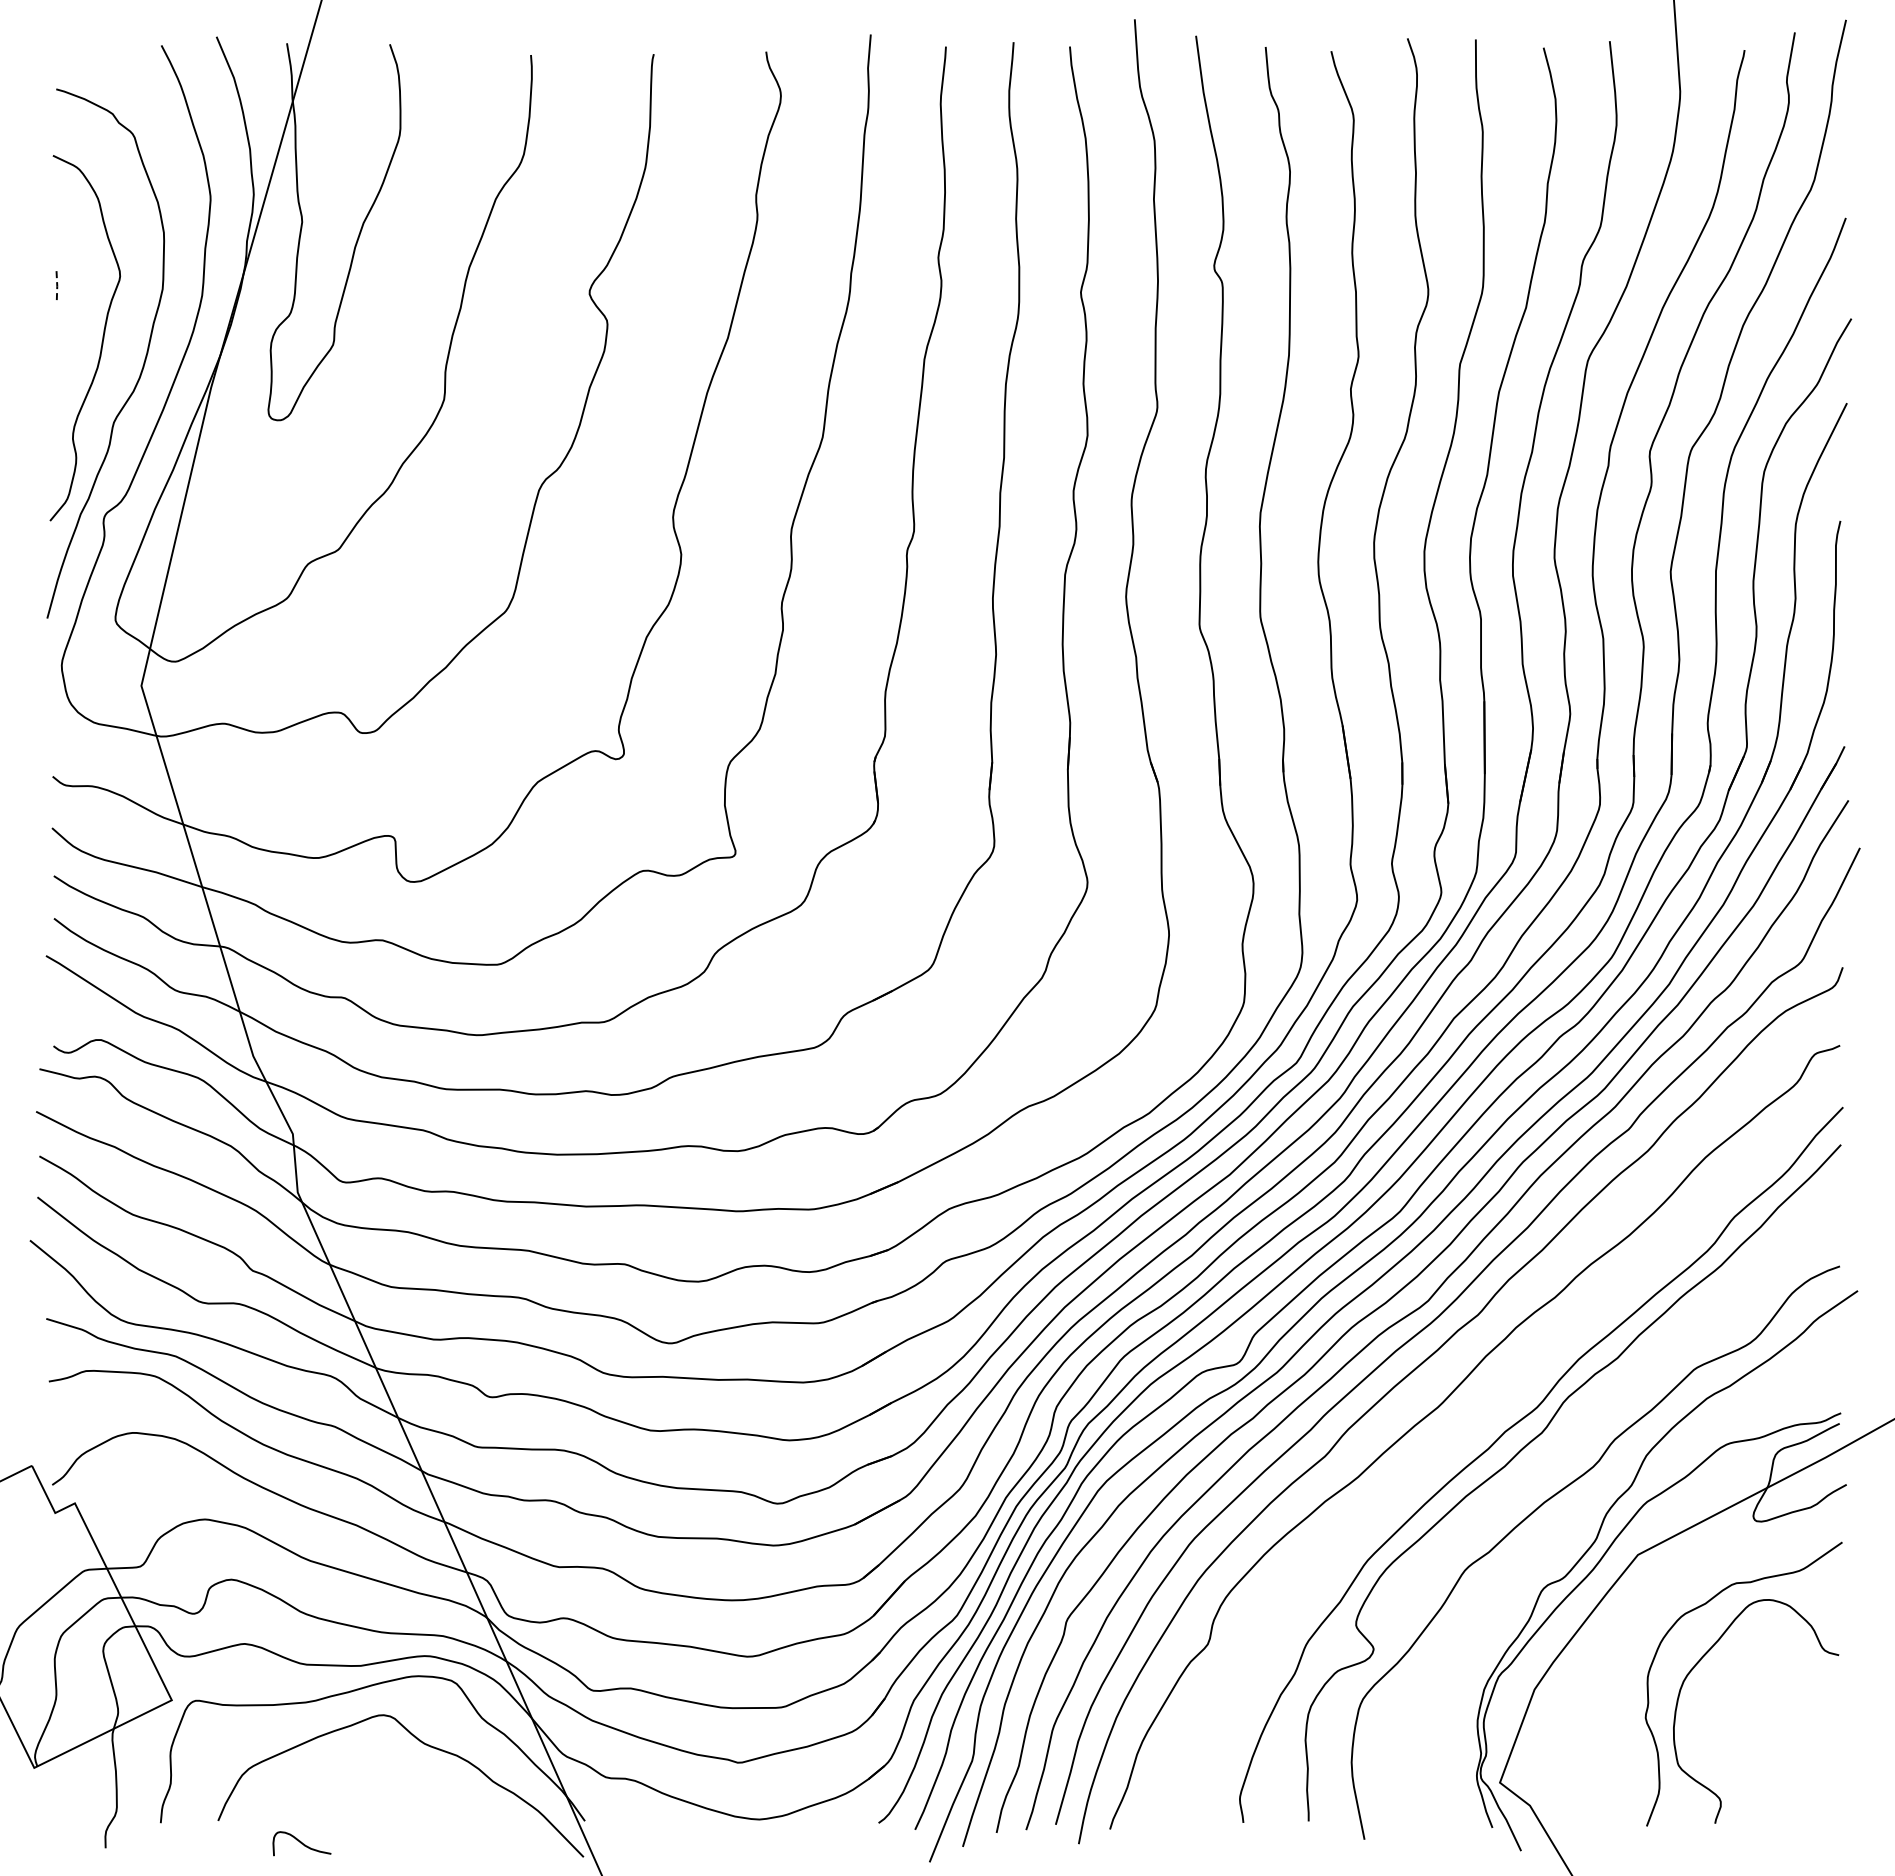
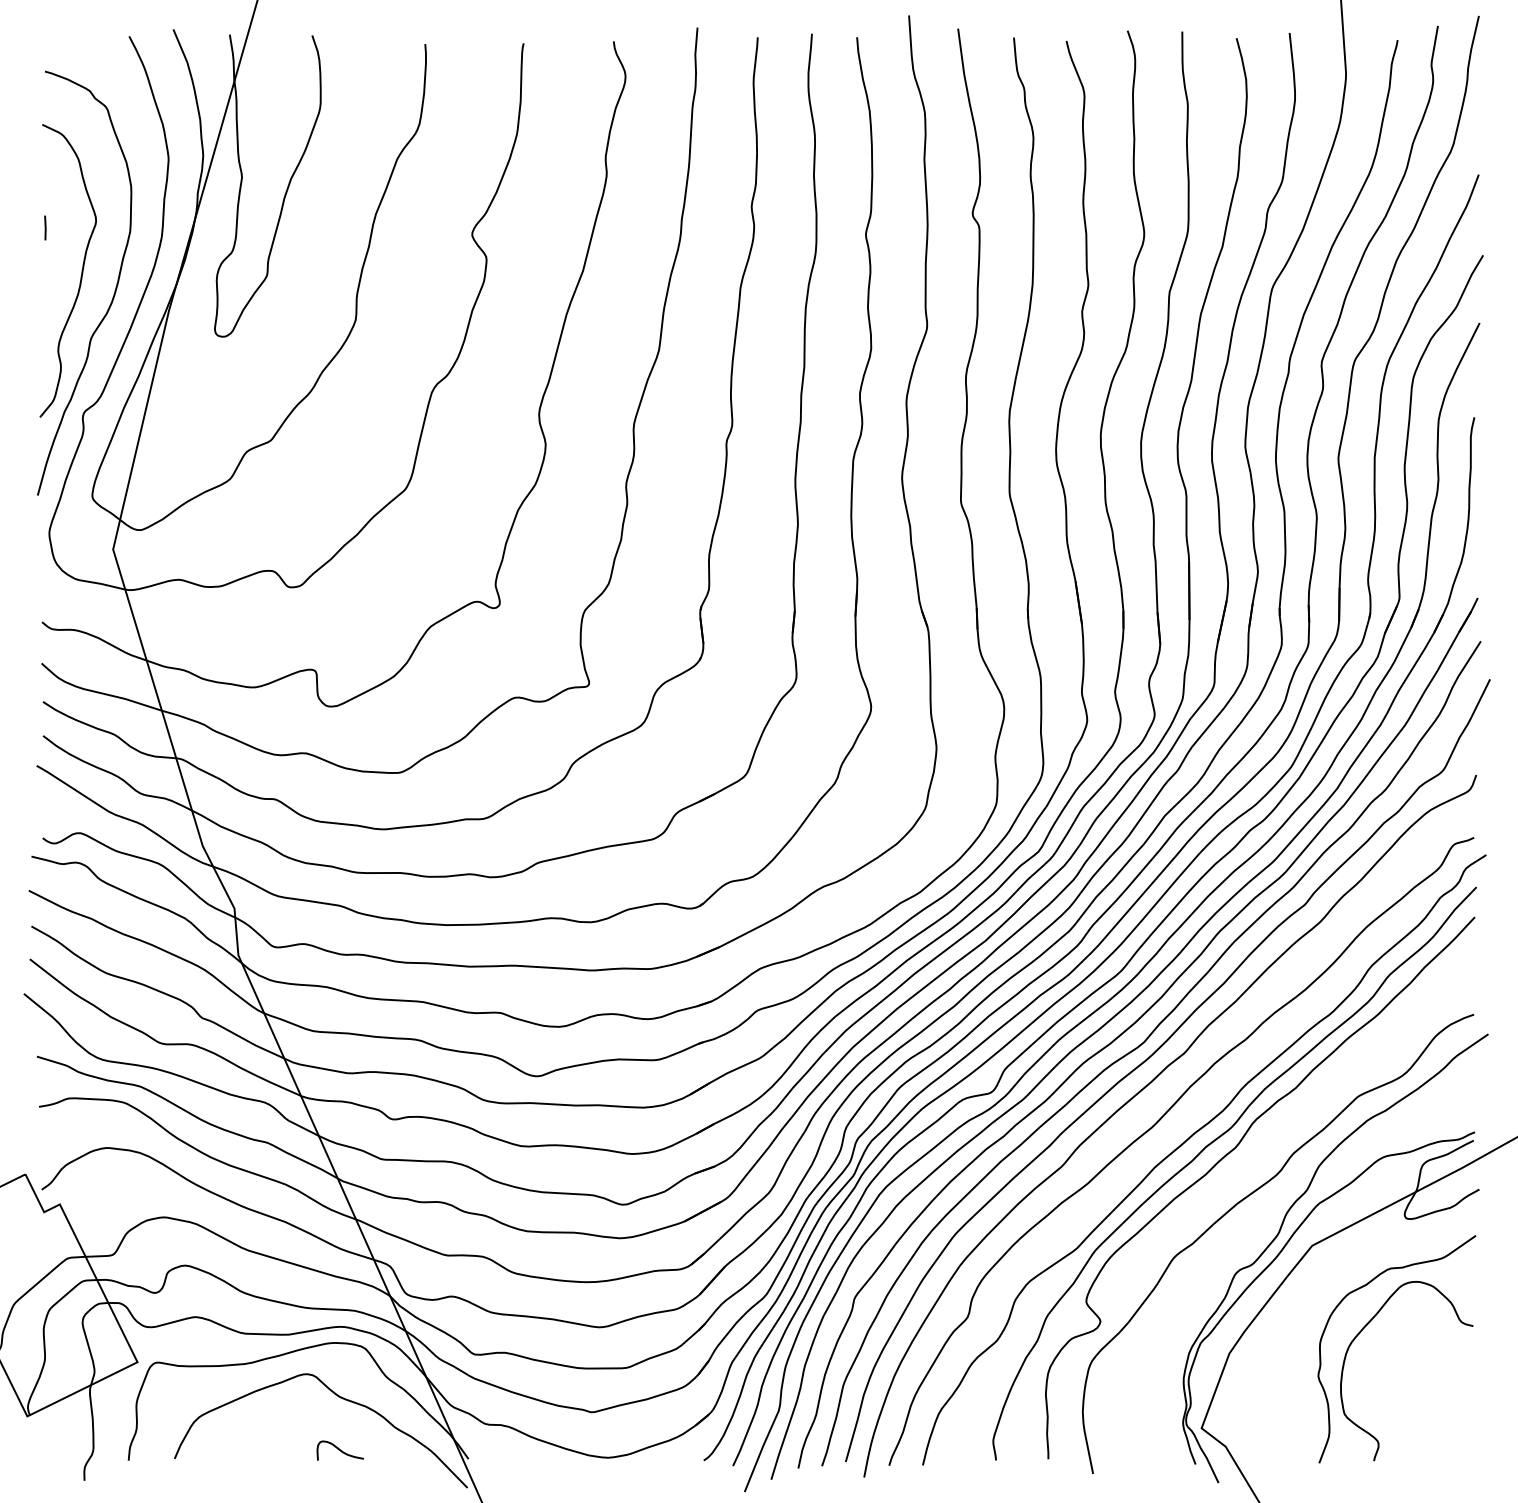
line: (57, 284) -> (45, 227), dashed -> solid
curve: (1481, 1424) -> (1186, 1141), added
curve: (301, 1843) -> (339, 1450), moved

